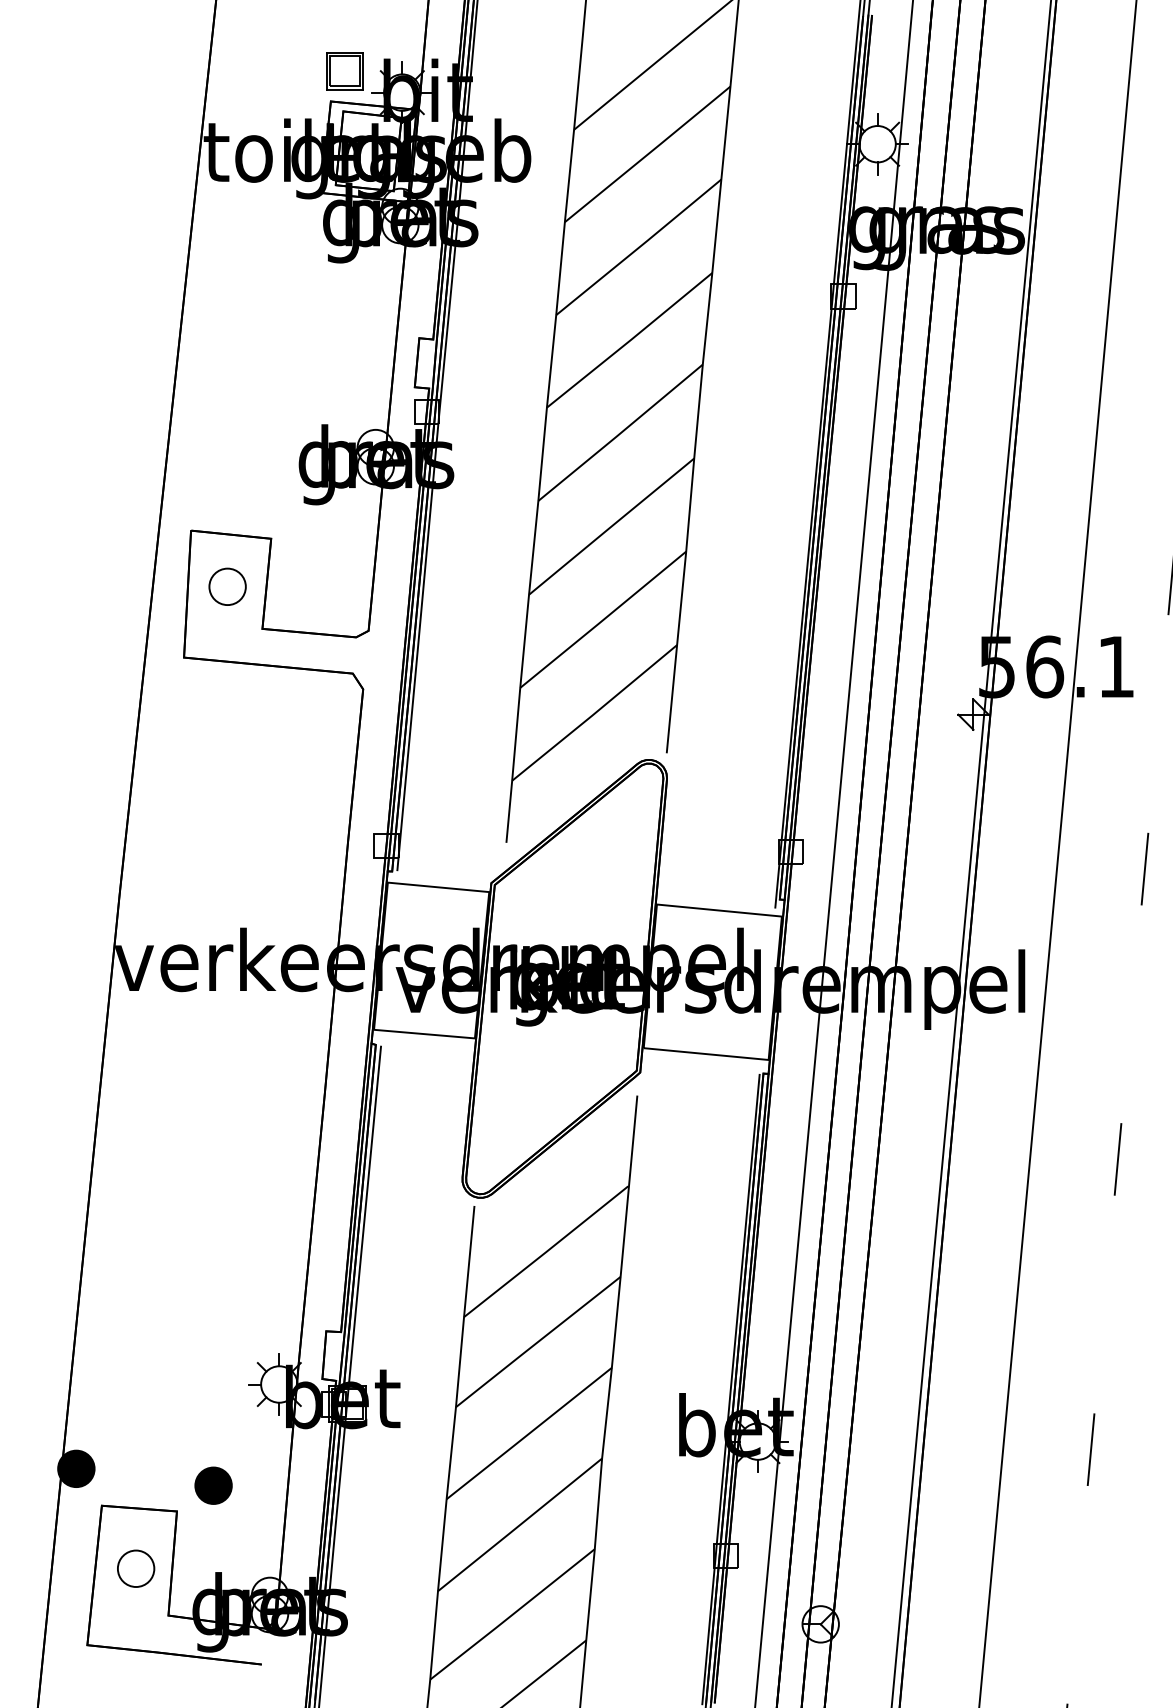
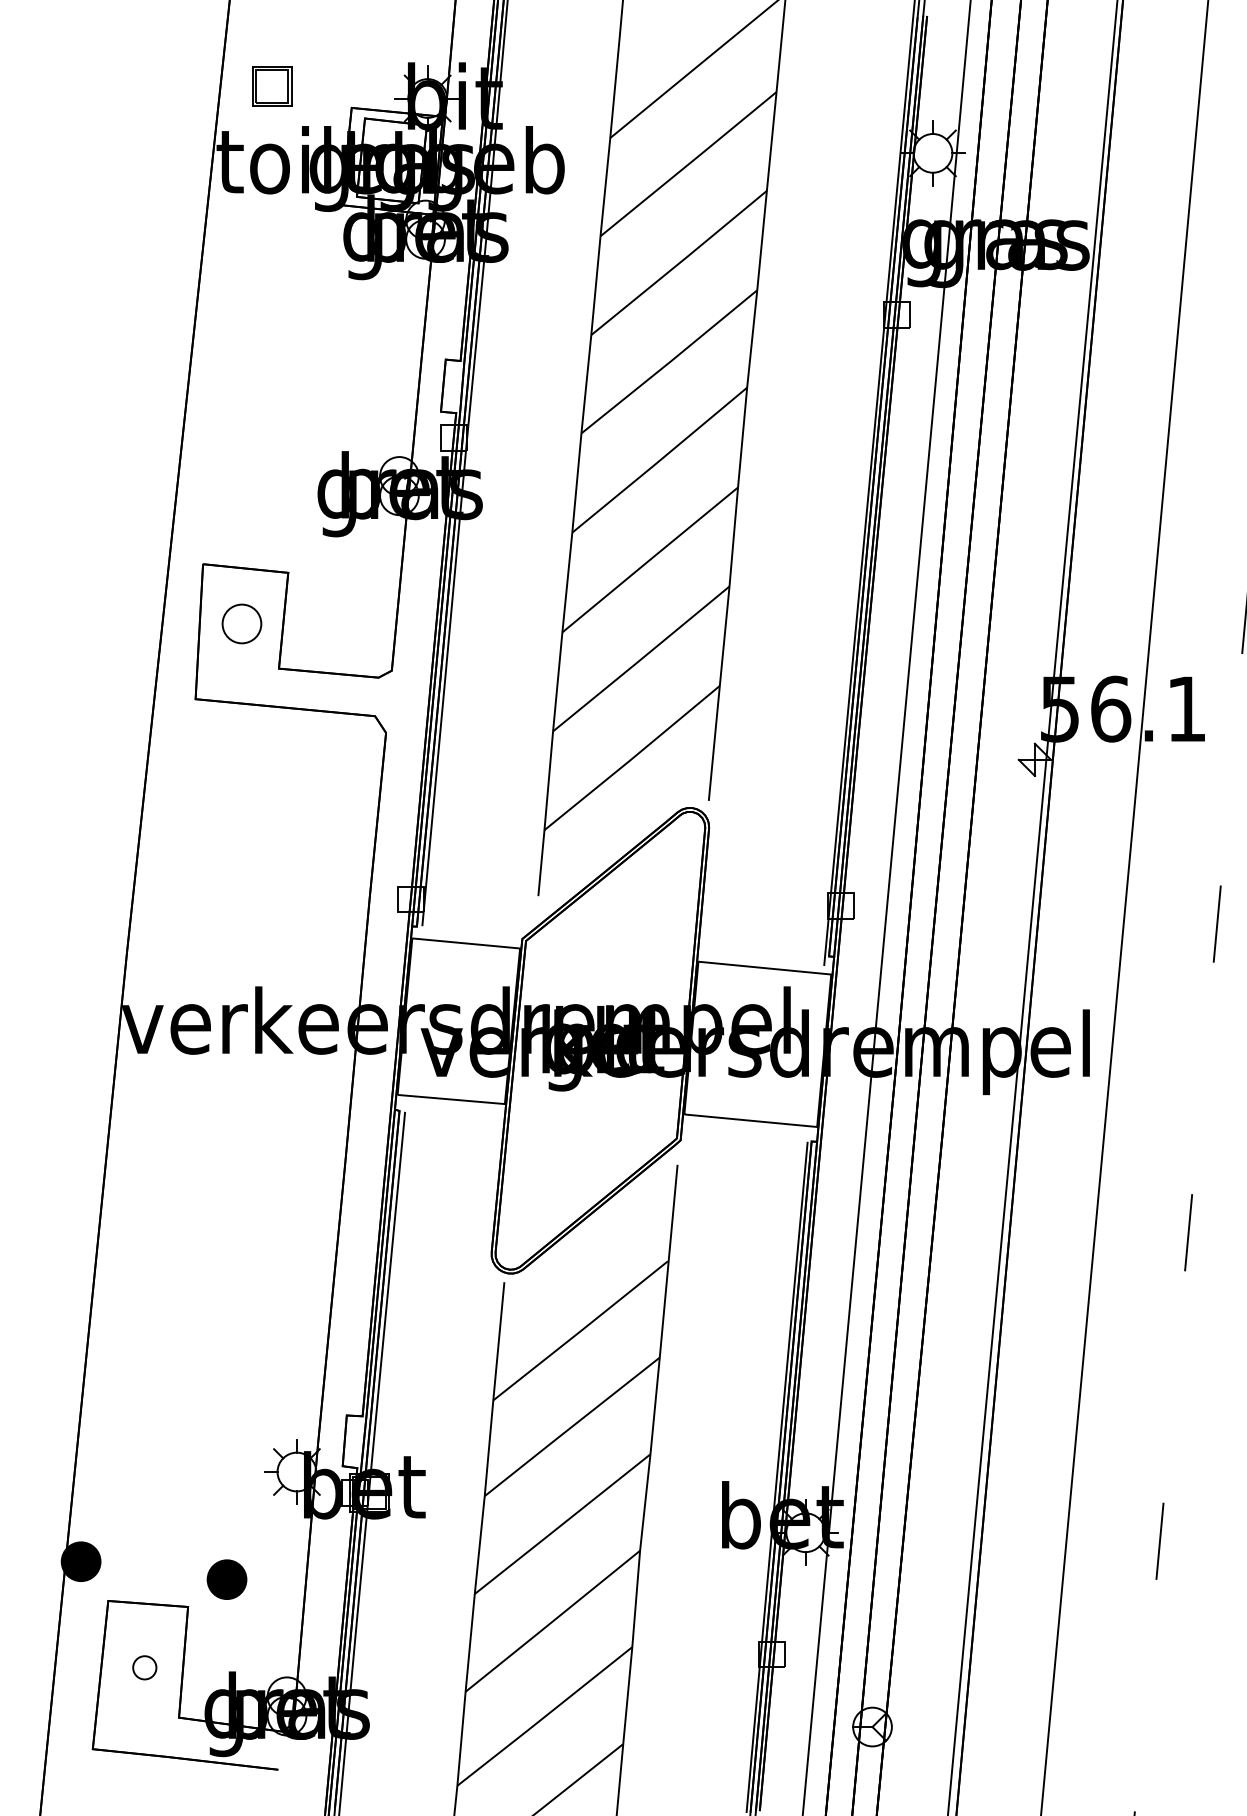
part: (344, 71) -> (271, 86), moved
part: (136, 1568) -> (145, 1667), size x0.6

